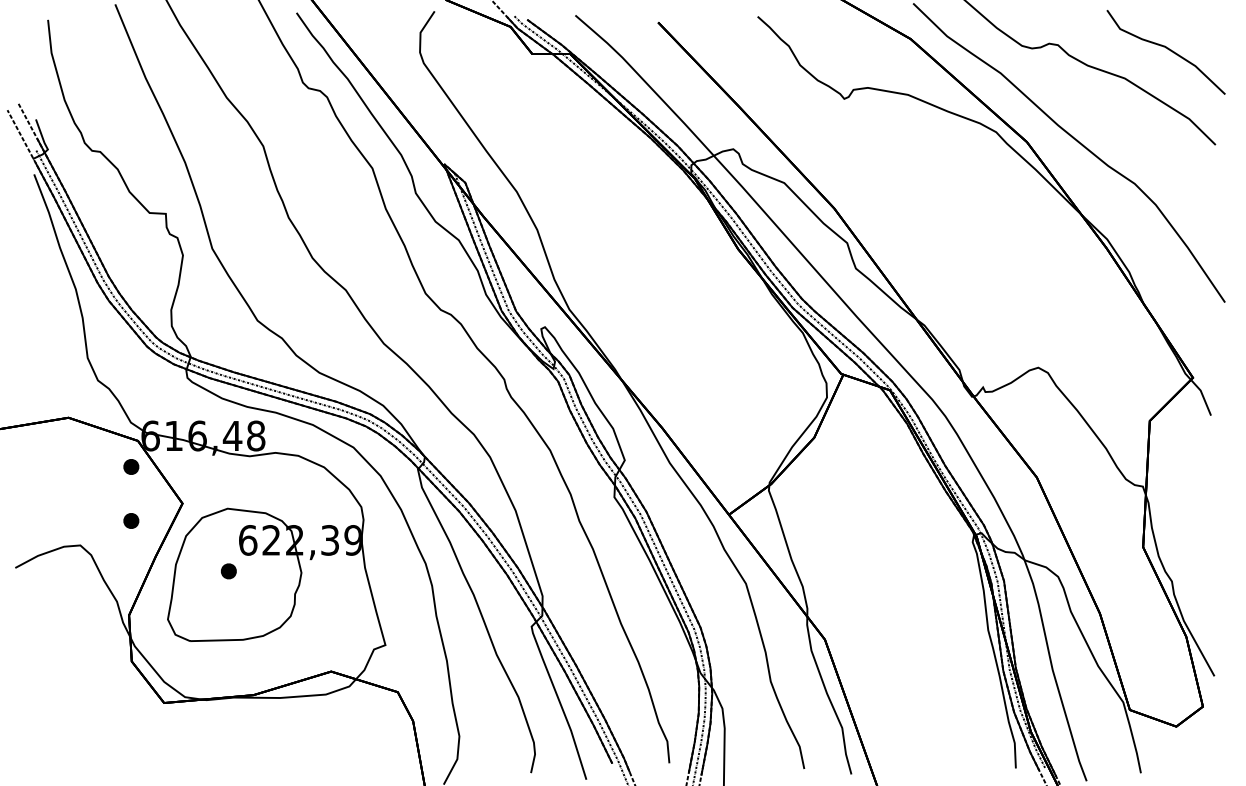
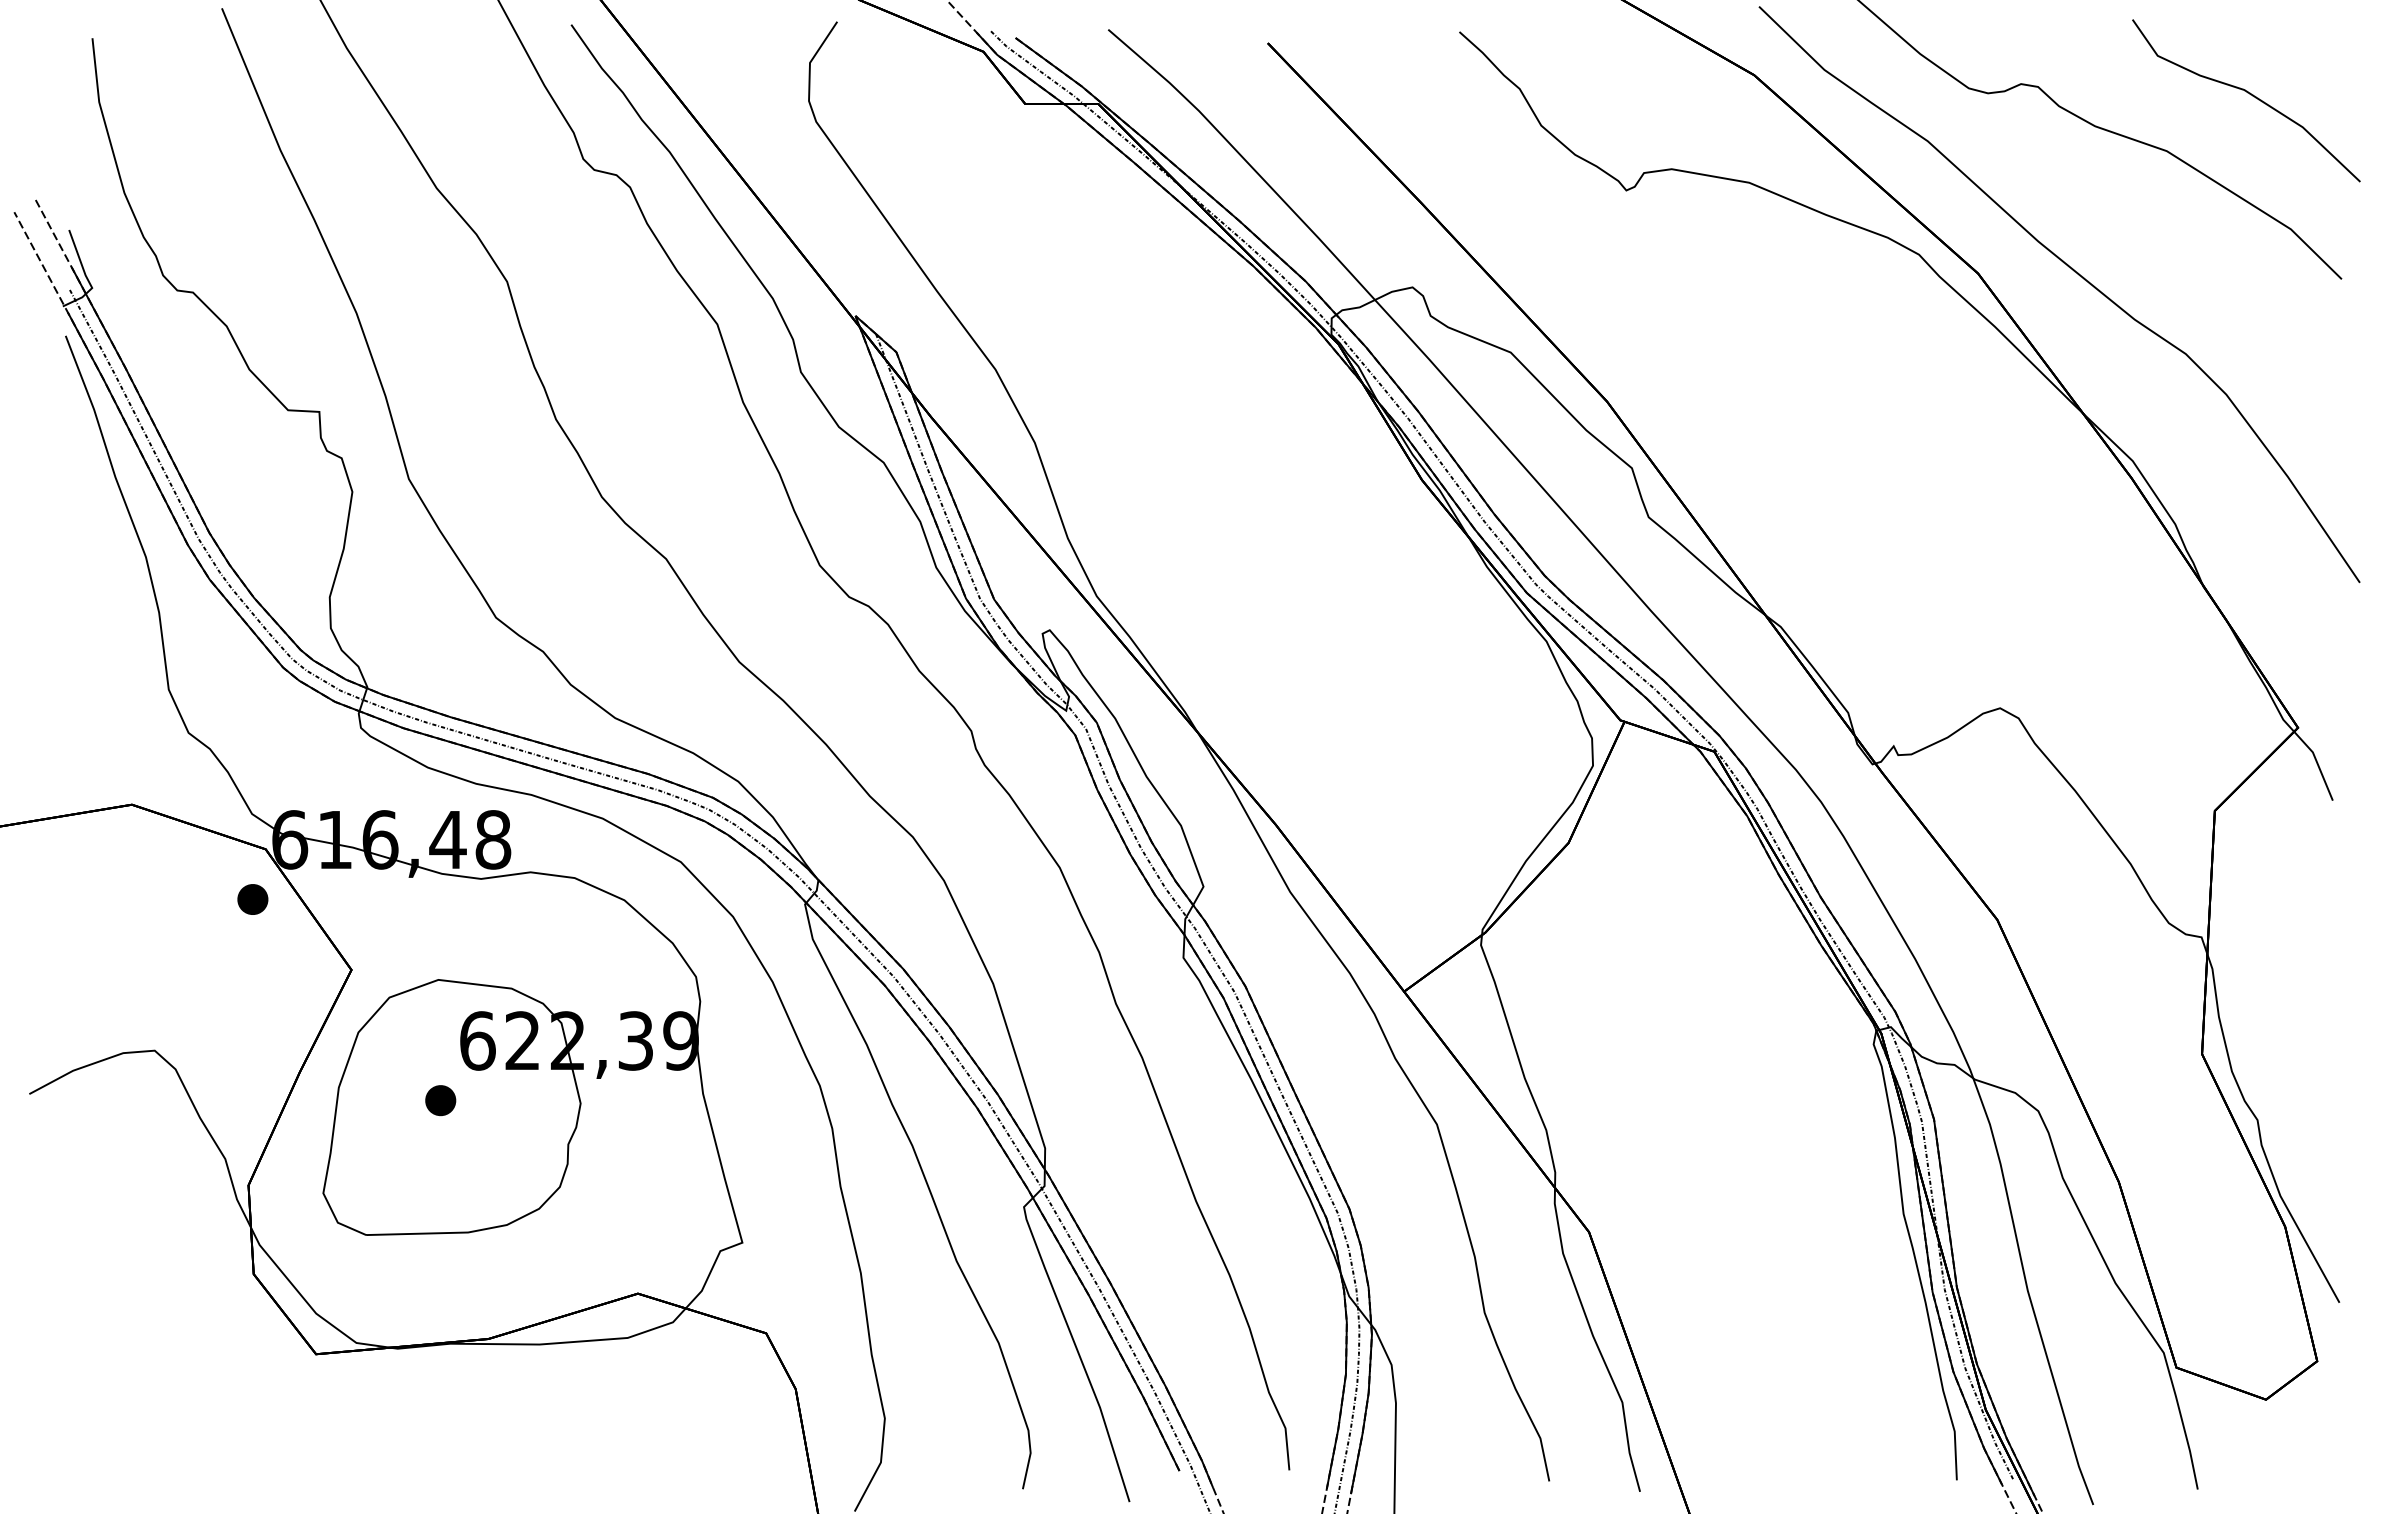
part: (131, 520) -> (253, 1002), removed

